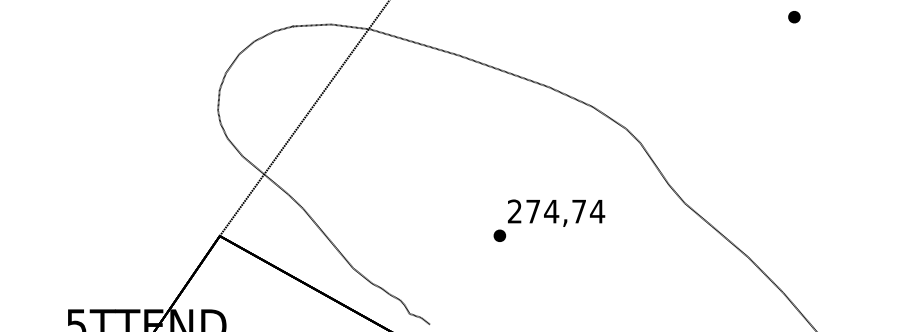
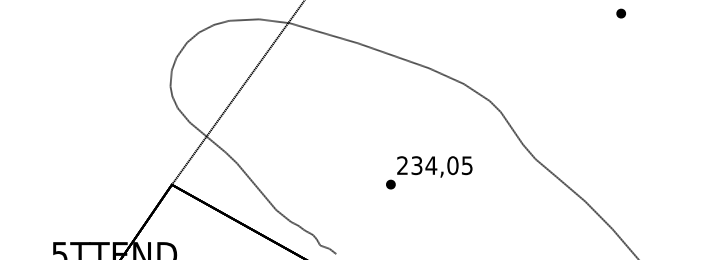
text: (565, 211) -> (442, 165), 274,74 -> 234,05

